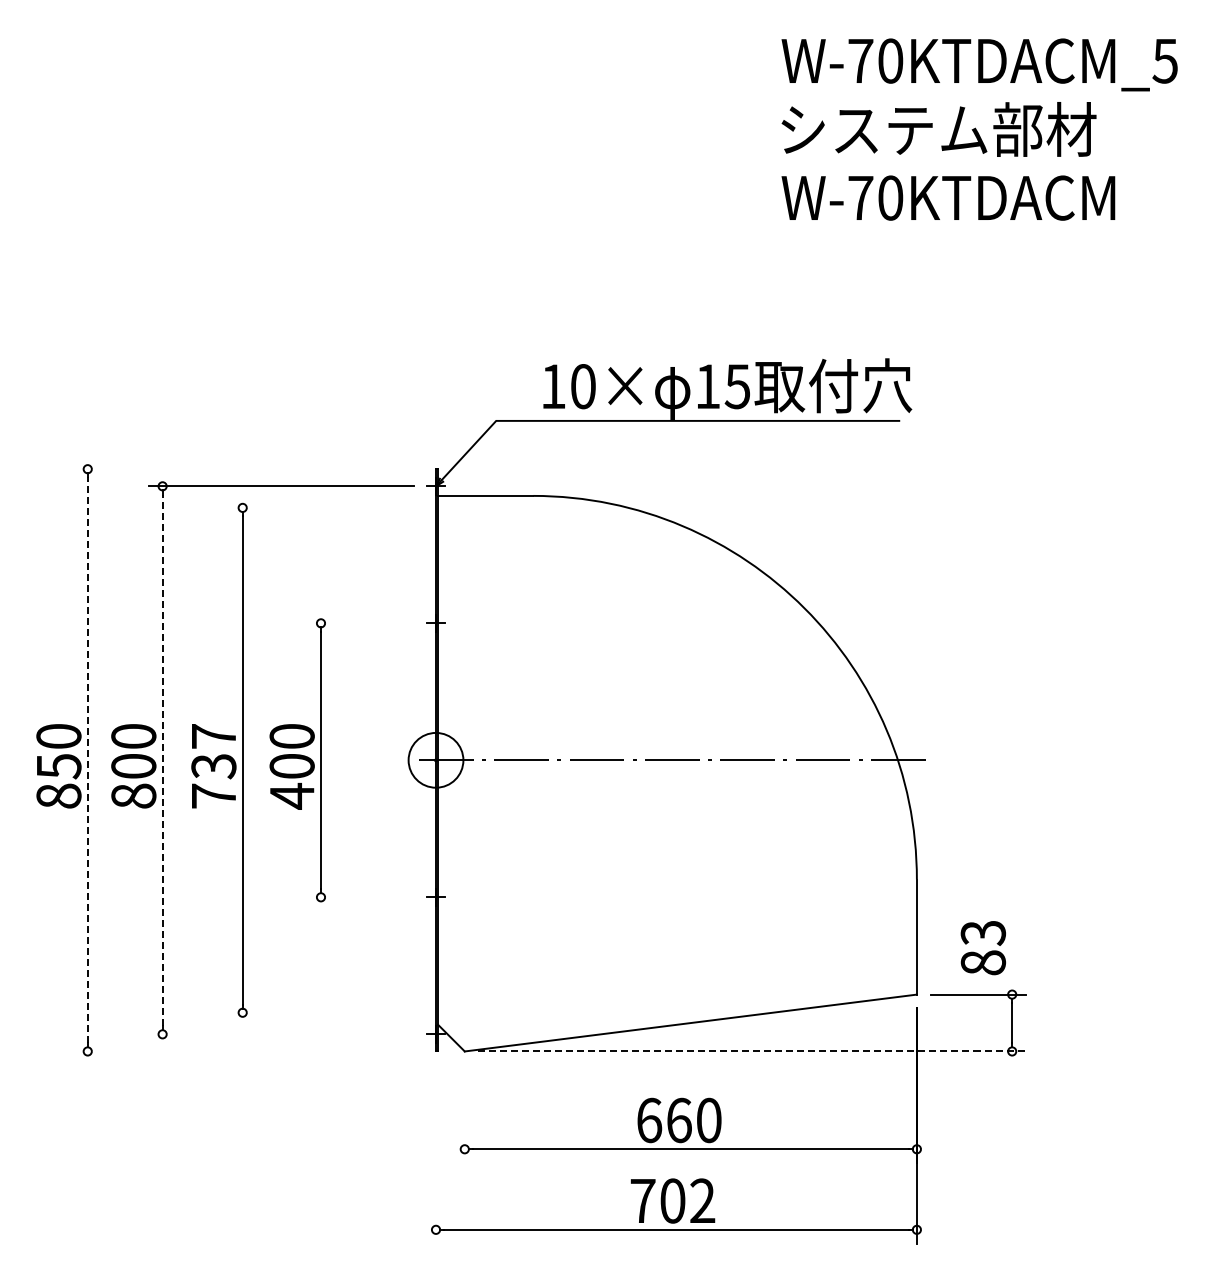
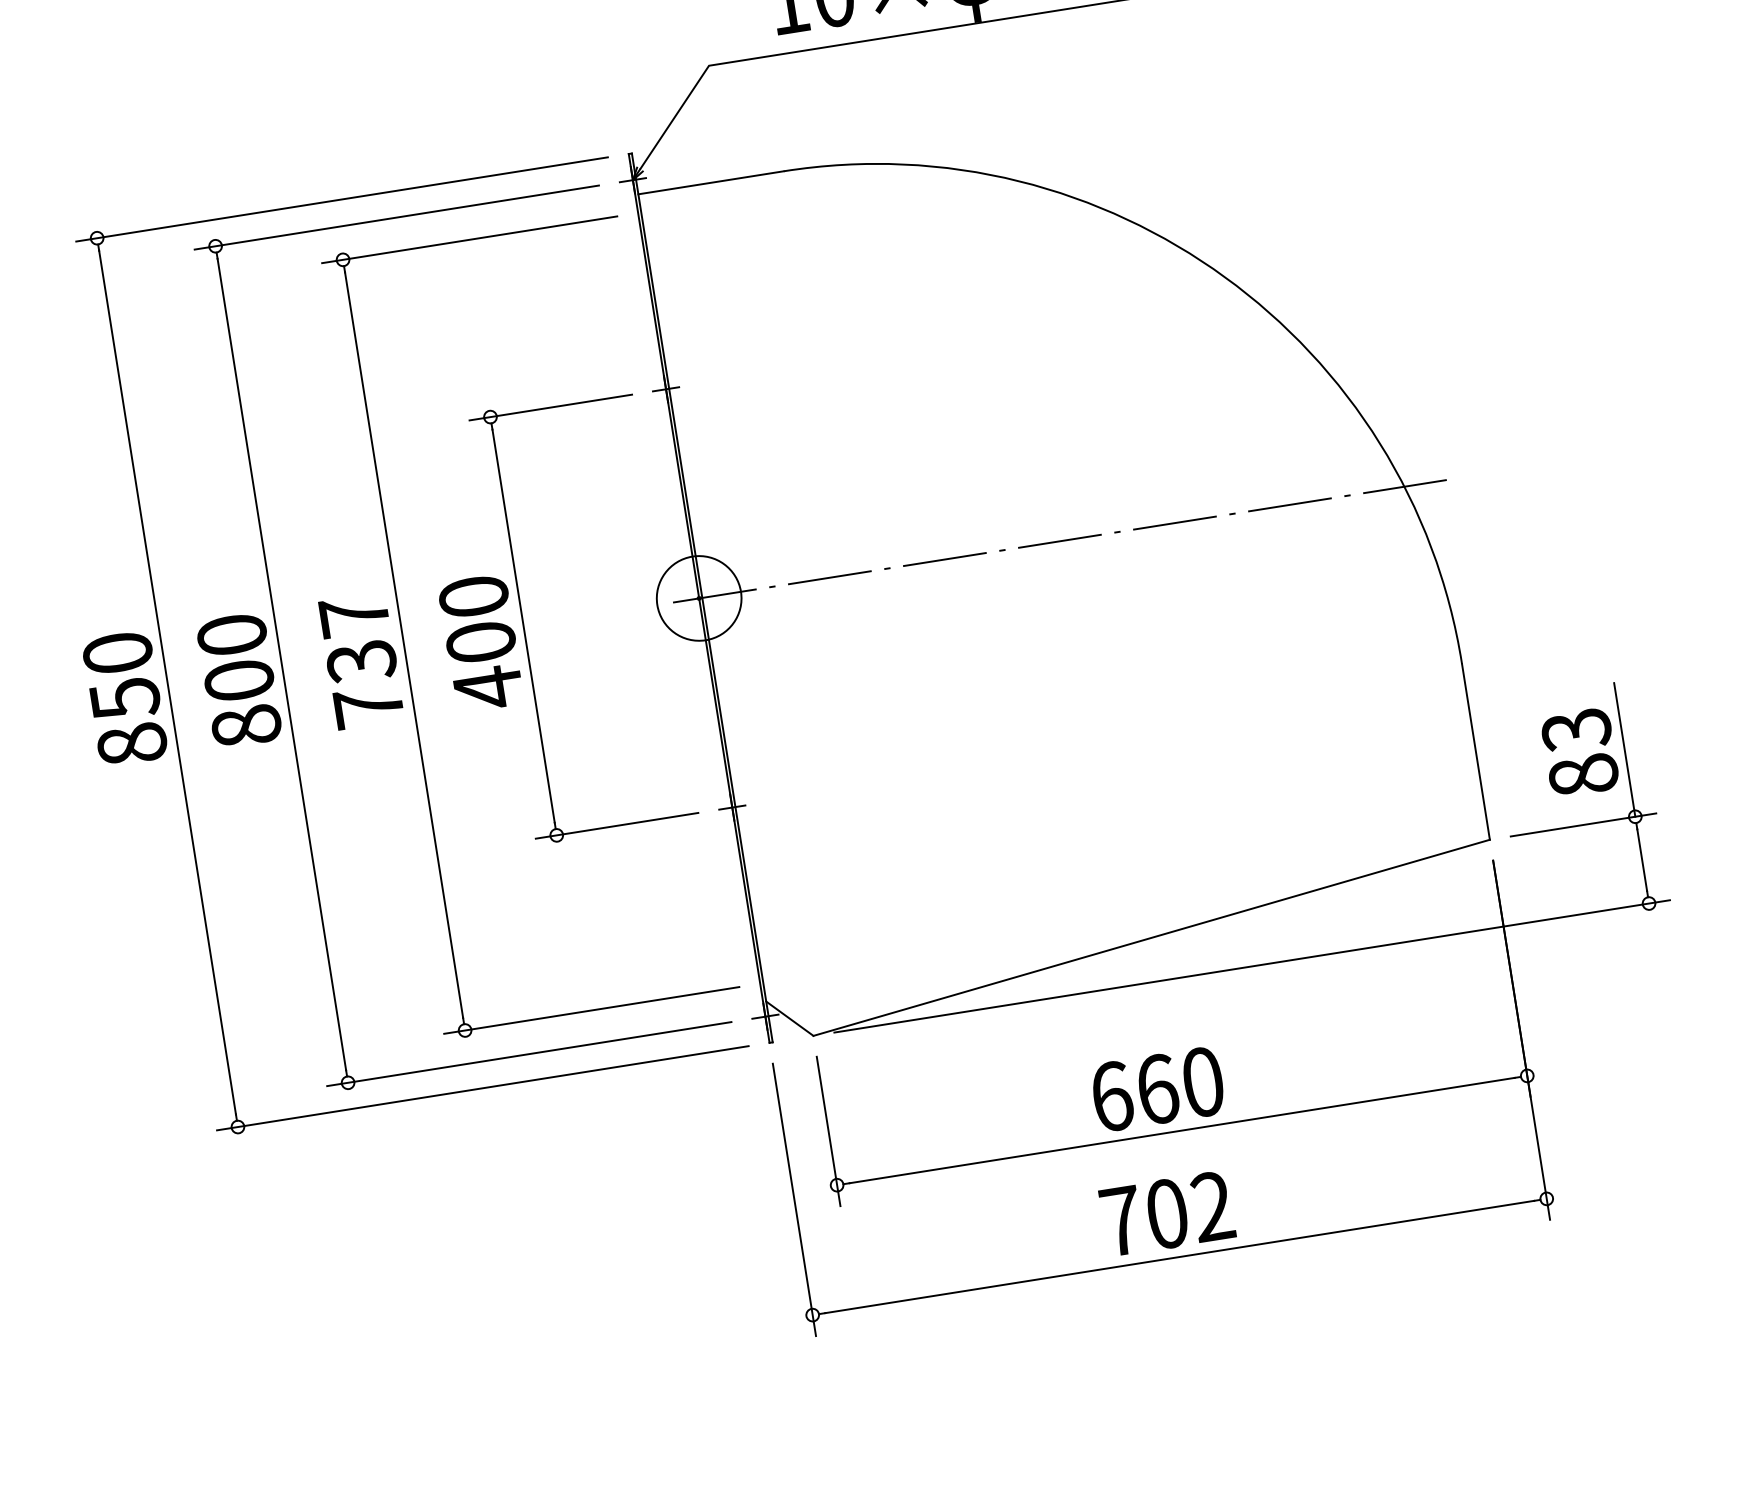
line: (248, 469) -> (342, 199), added
line: (325, 507) -> (469, 239), added
line: (360, 623) -> (550, 407), added
line: (87, 760) -> (167, 682), dashed -> solid
line: (162, 760) -> (281, 664), dashed -> solid
line: (360, 897) -> (617, 826), added
line: (1012, 950) -> (1625, 749), added
line: (325, 1012) -> (591, 1010), added
line: (280, 1034) -> (528, 1054), added
line: (248, 1051) -> (483, 1088), added
line: (752, 1051) -> (1252, 966), dashed -> solid
line: (464, 1113) -> (828, 1130), added
line: (436, 1154) -> (795, 1200), added

